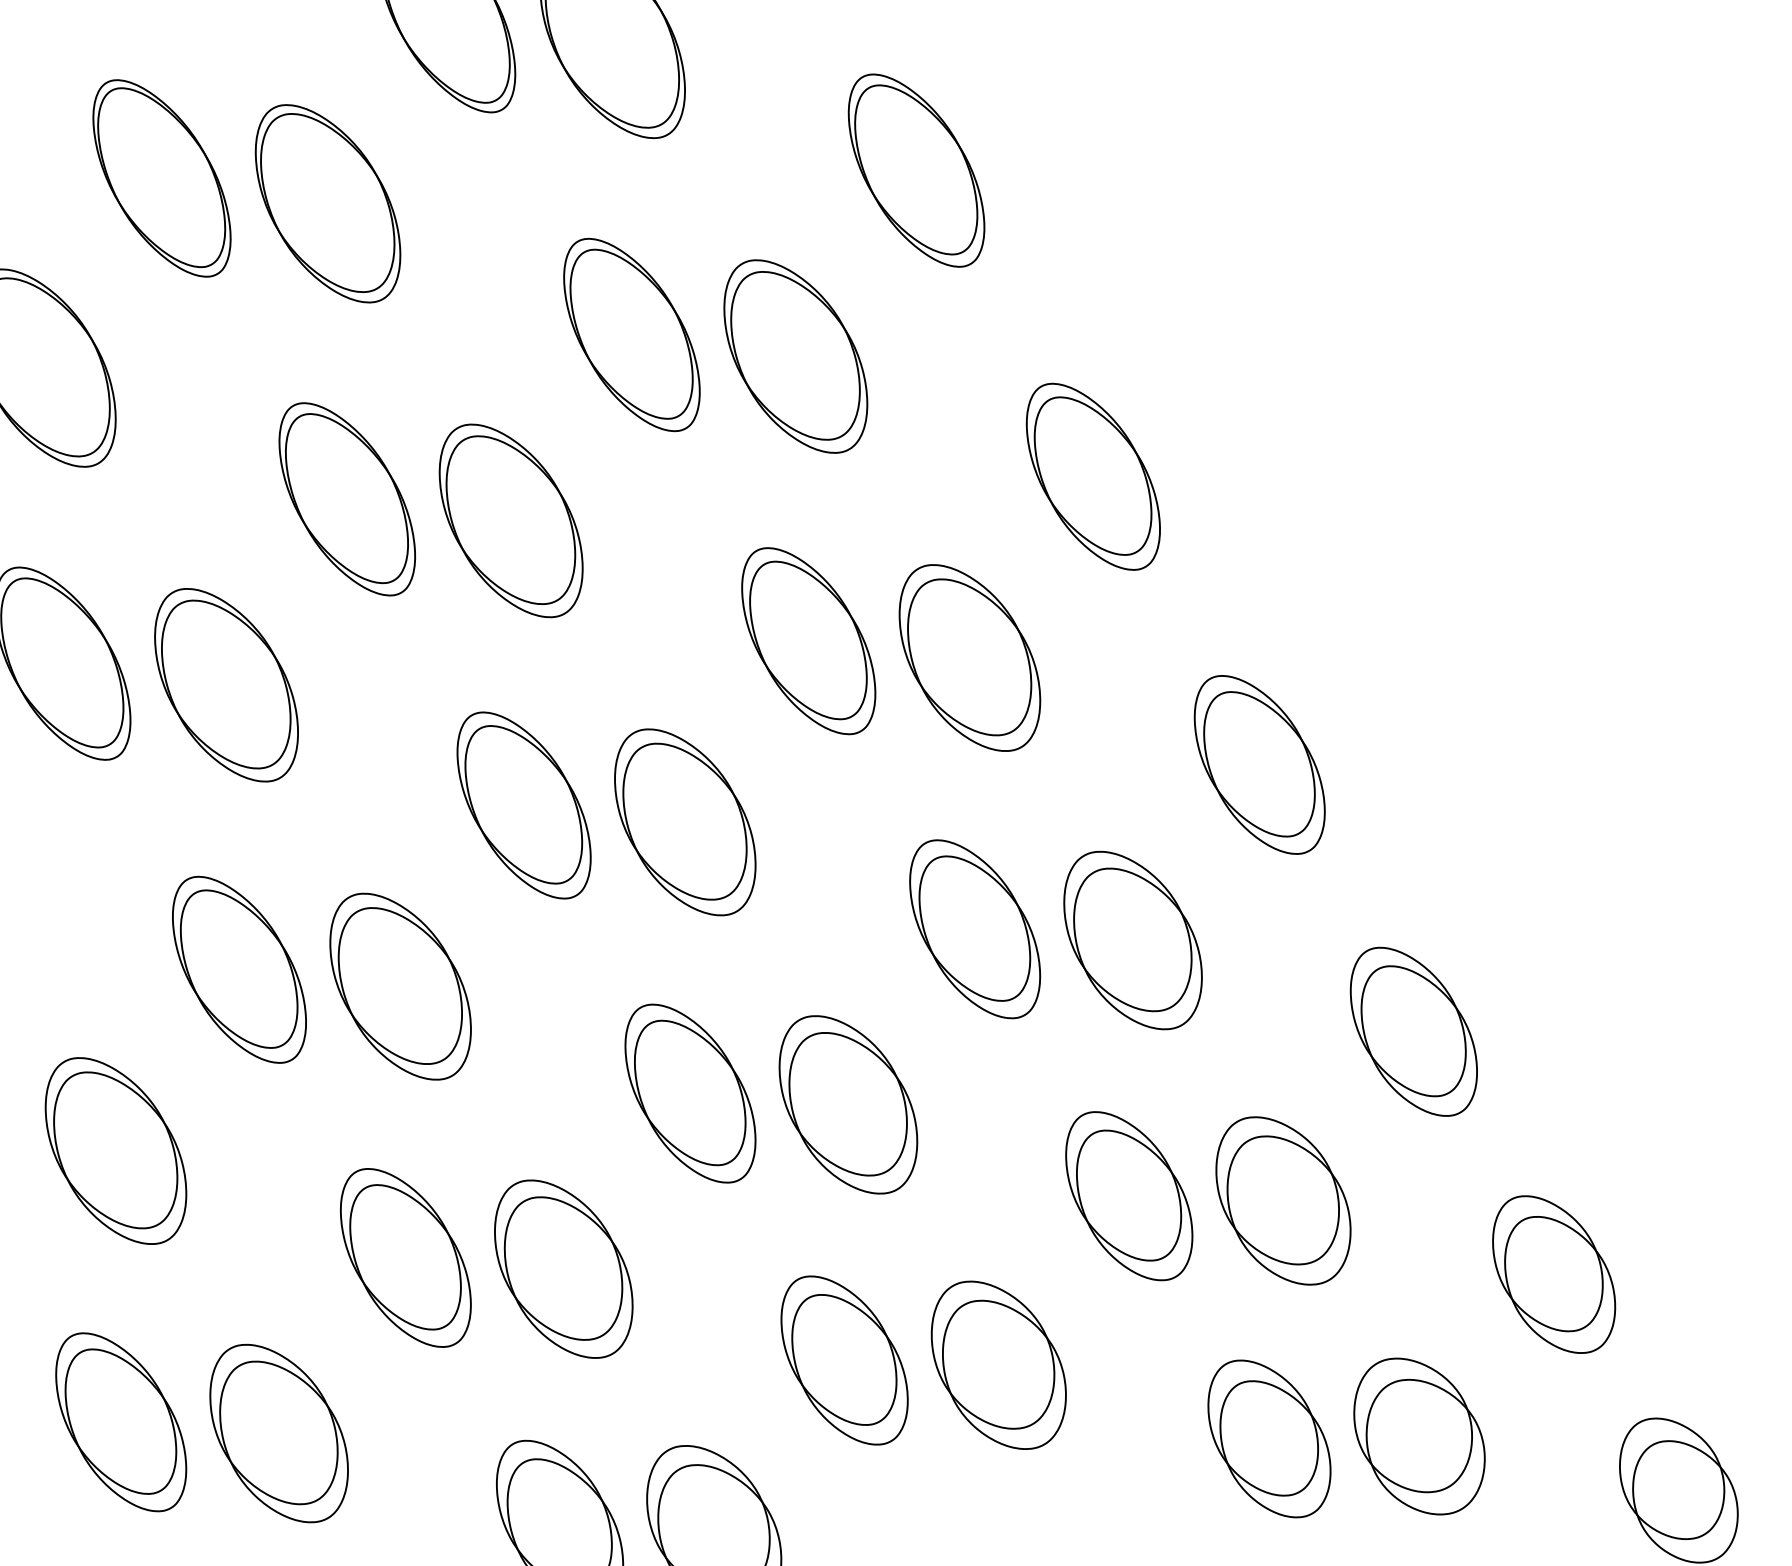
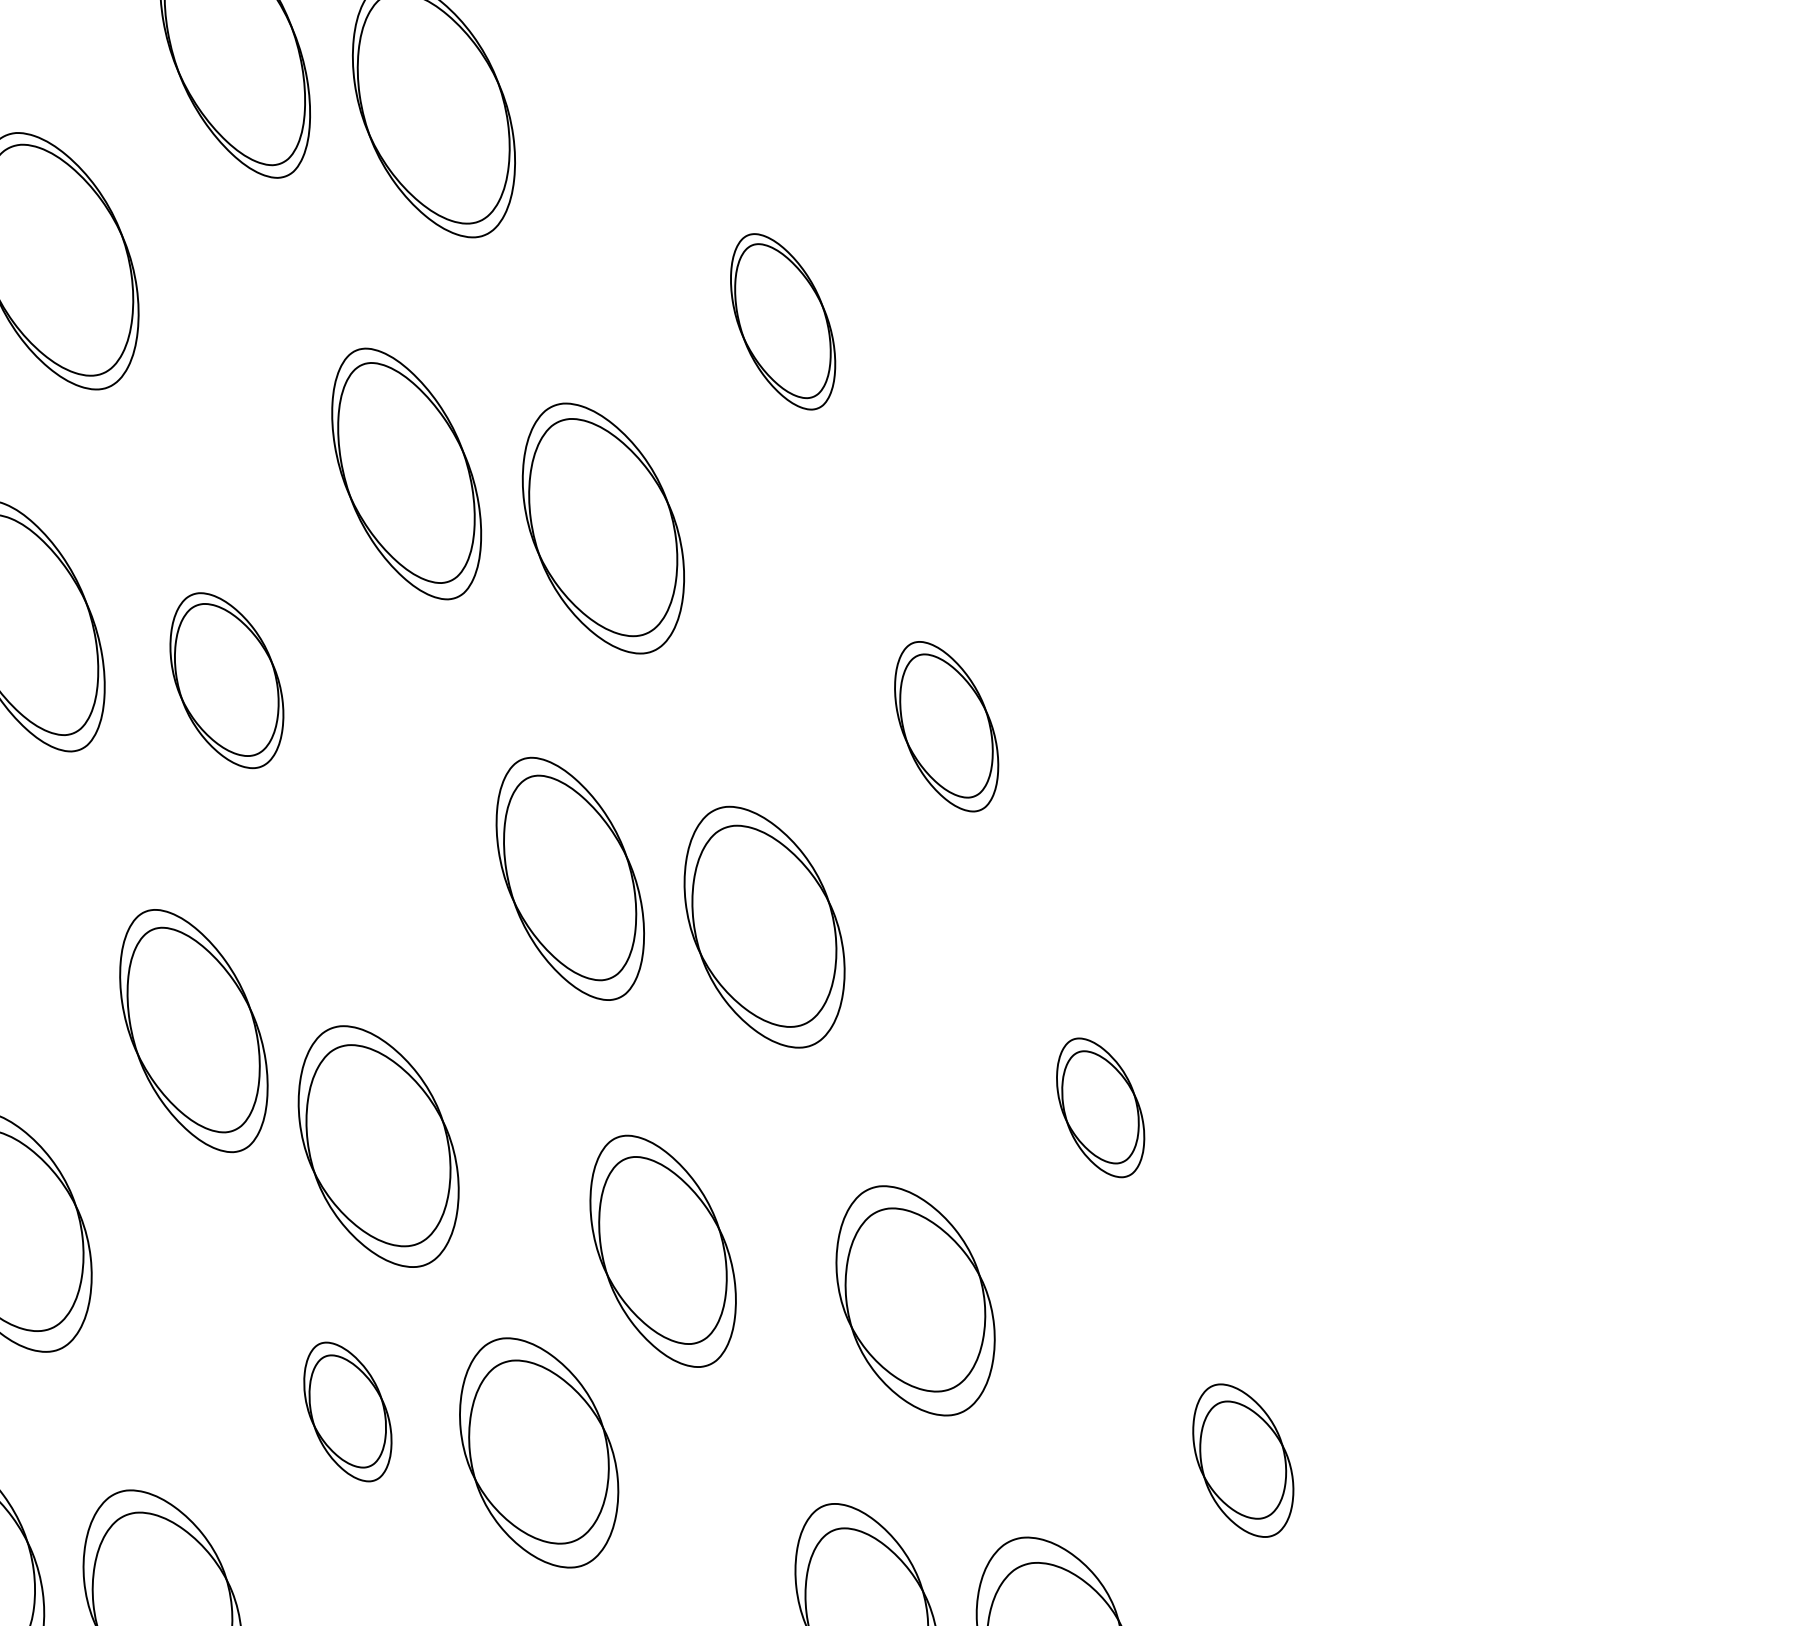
part: (916, 170) -> (783, 321), size x0.7
part: (1092, 476) -> (945, 726), size x0.7
part: (510, 520) -> (226, 680), size x0.7
part: (1259, 764) -> (1100, 1107), size x0.6
part: (685, 822) -> (378, 1146), moved
part: (975, 929) -> (663, 1251), moved
part: (1413, 1031) -> (1243, 1460), size x0.7
part: (690, 1093) -> (347, 1411), size x0.6

